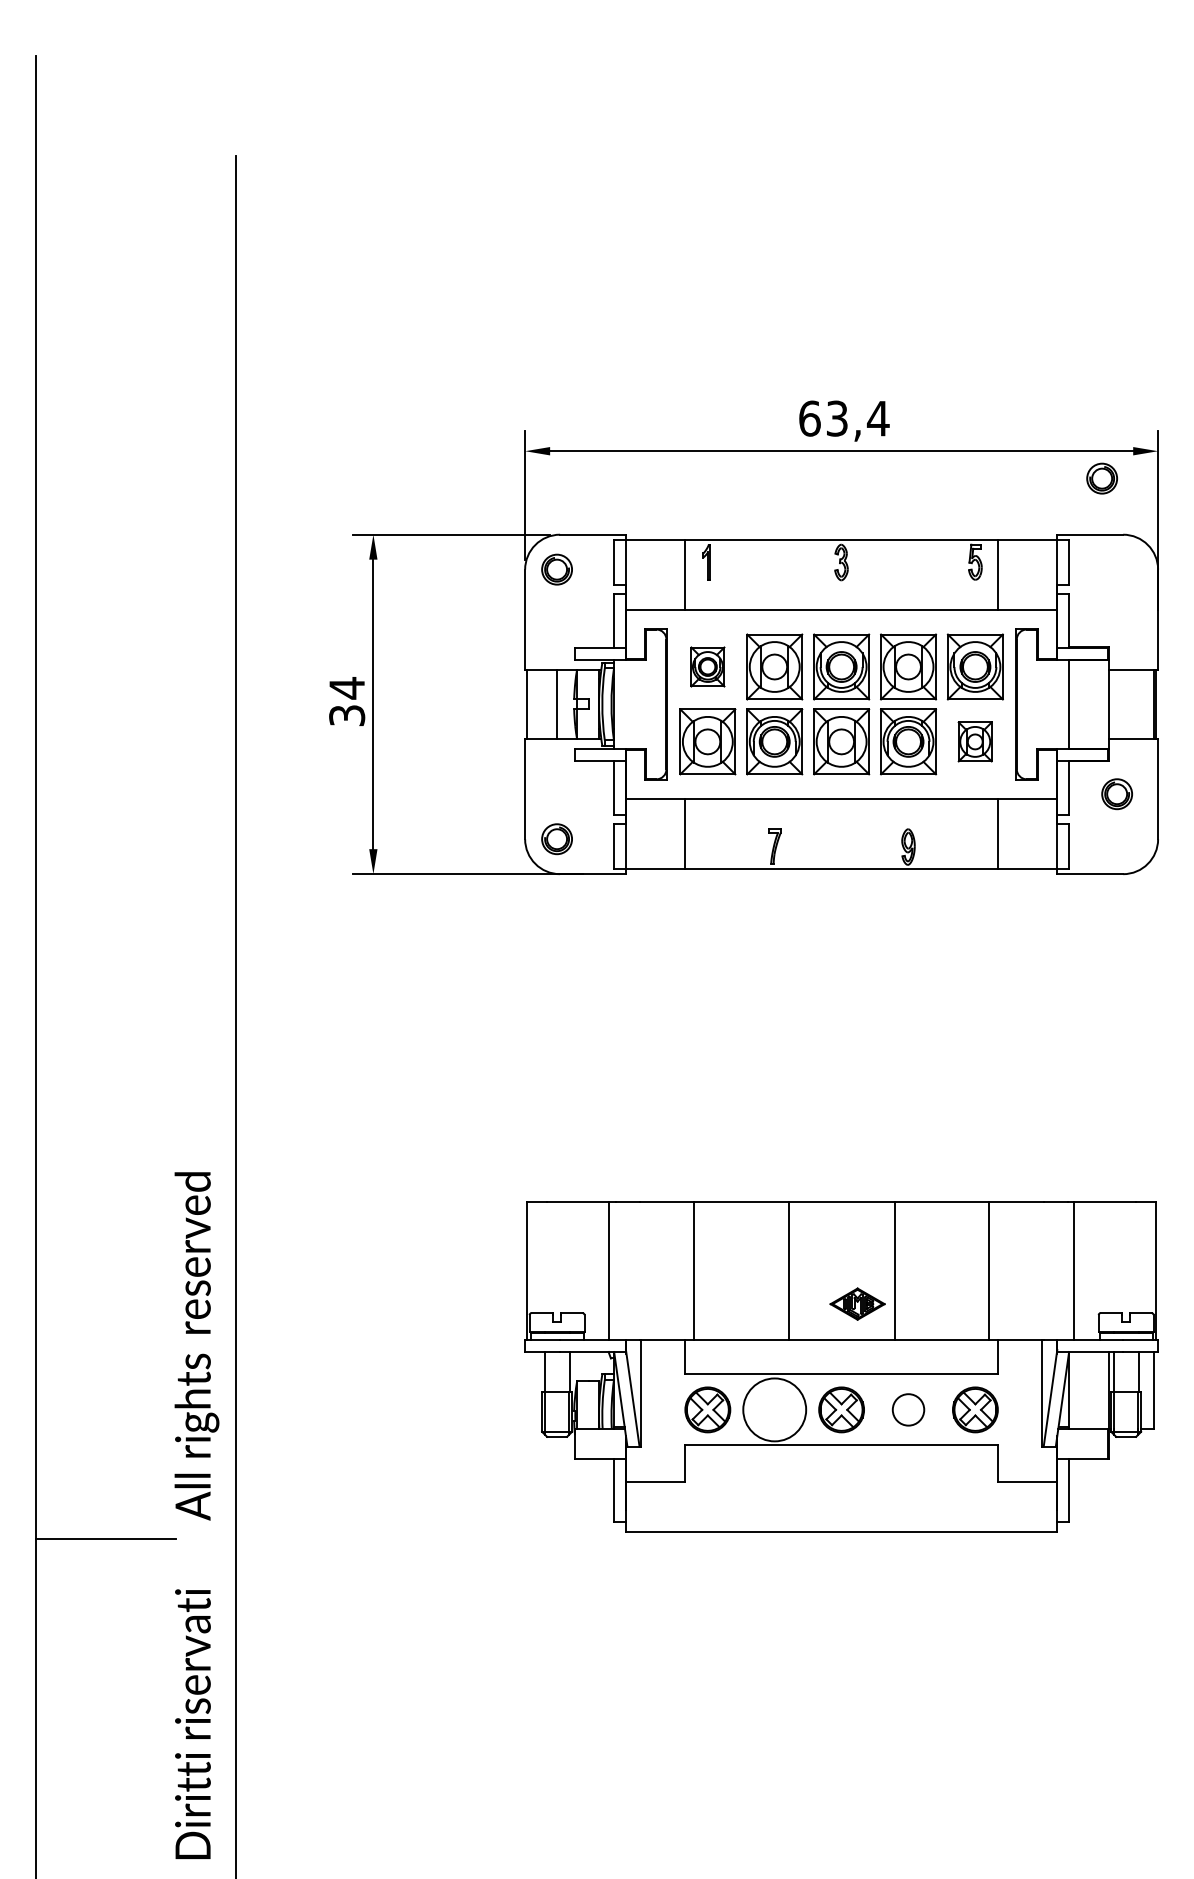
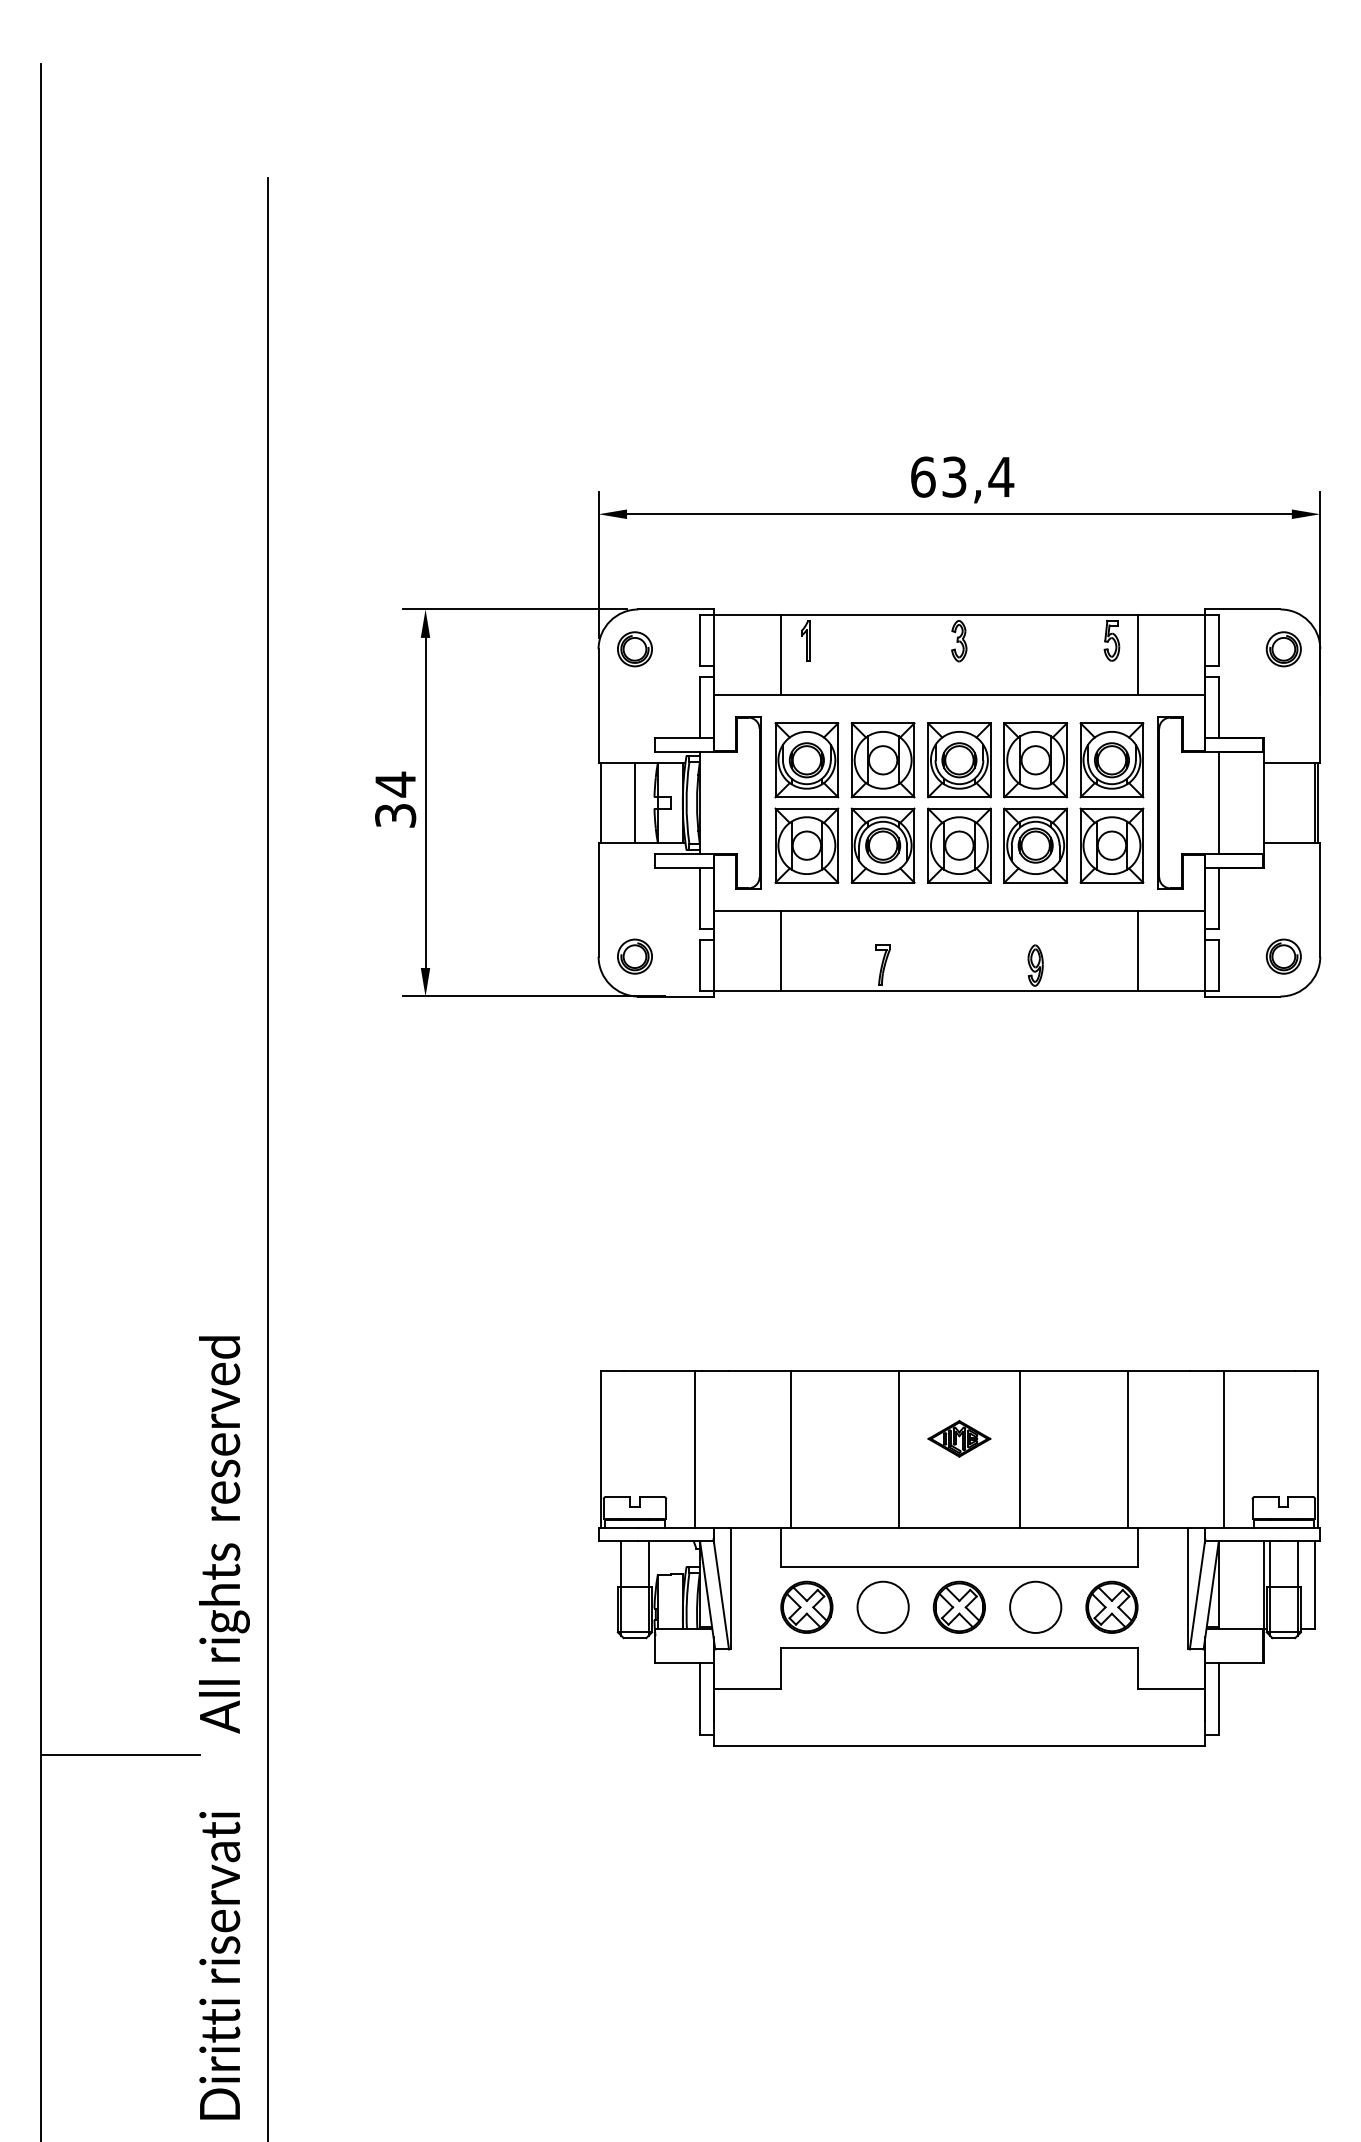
part: (1101, 478) -> (1283, 649), moved
part: (707, 666) -> (806, 759), size x1.67
part: (974, 741) -> (1110, 845), size x1.67
part: (1116, 794) -> (1283, 956), moved
part: (857, 1303) -> (959, 1438), moved
circle: (774, 1409) -> (882, 1606), size x0.71
circle: (908, 1409) -> (1035, 1606), size x1.43

